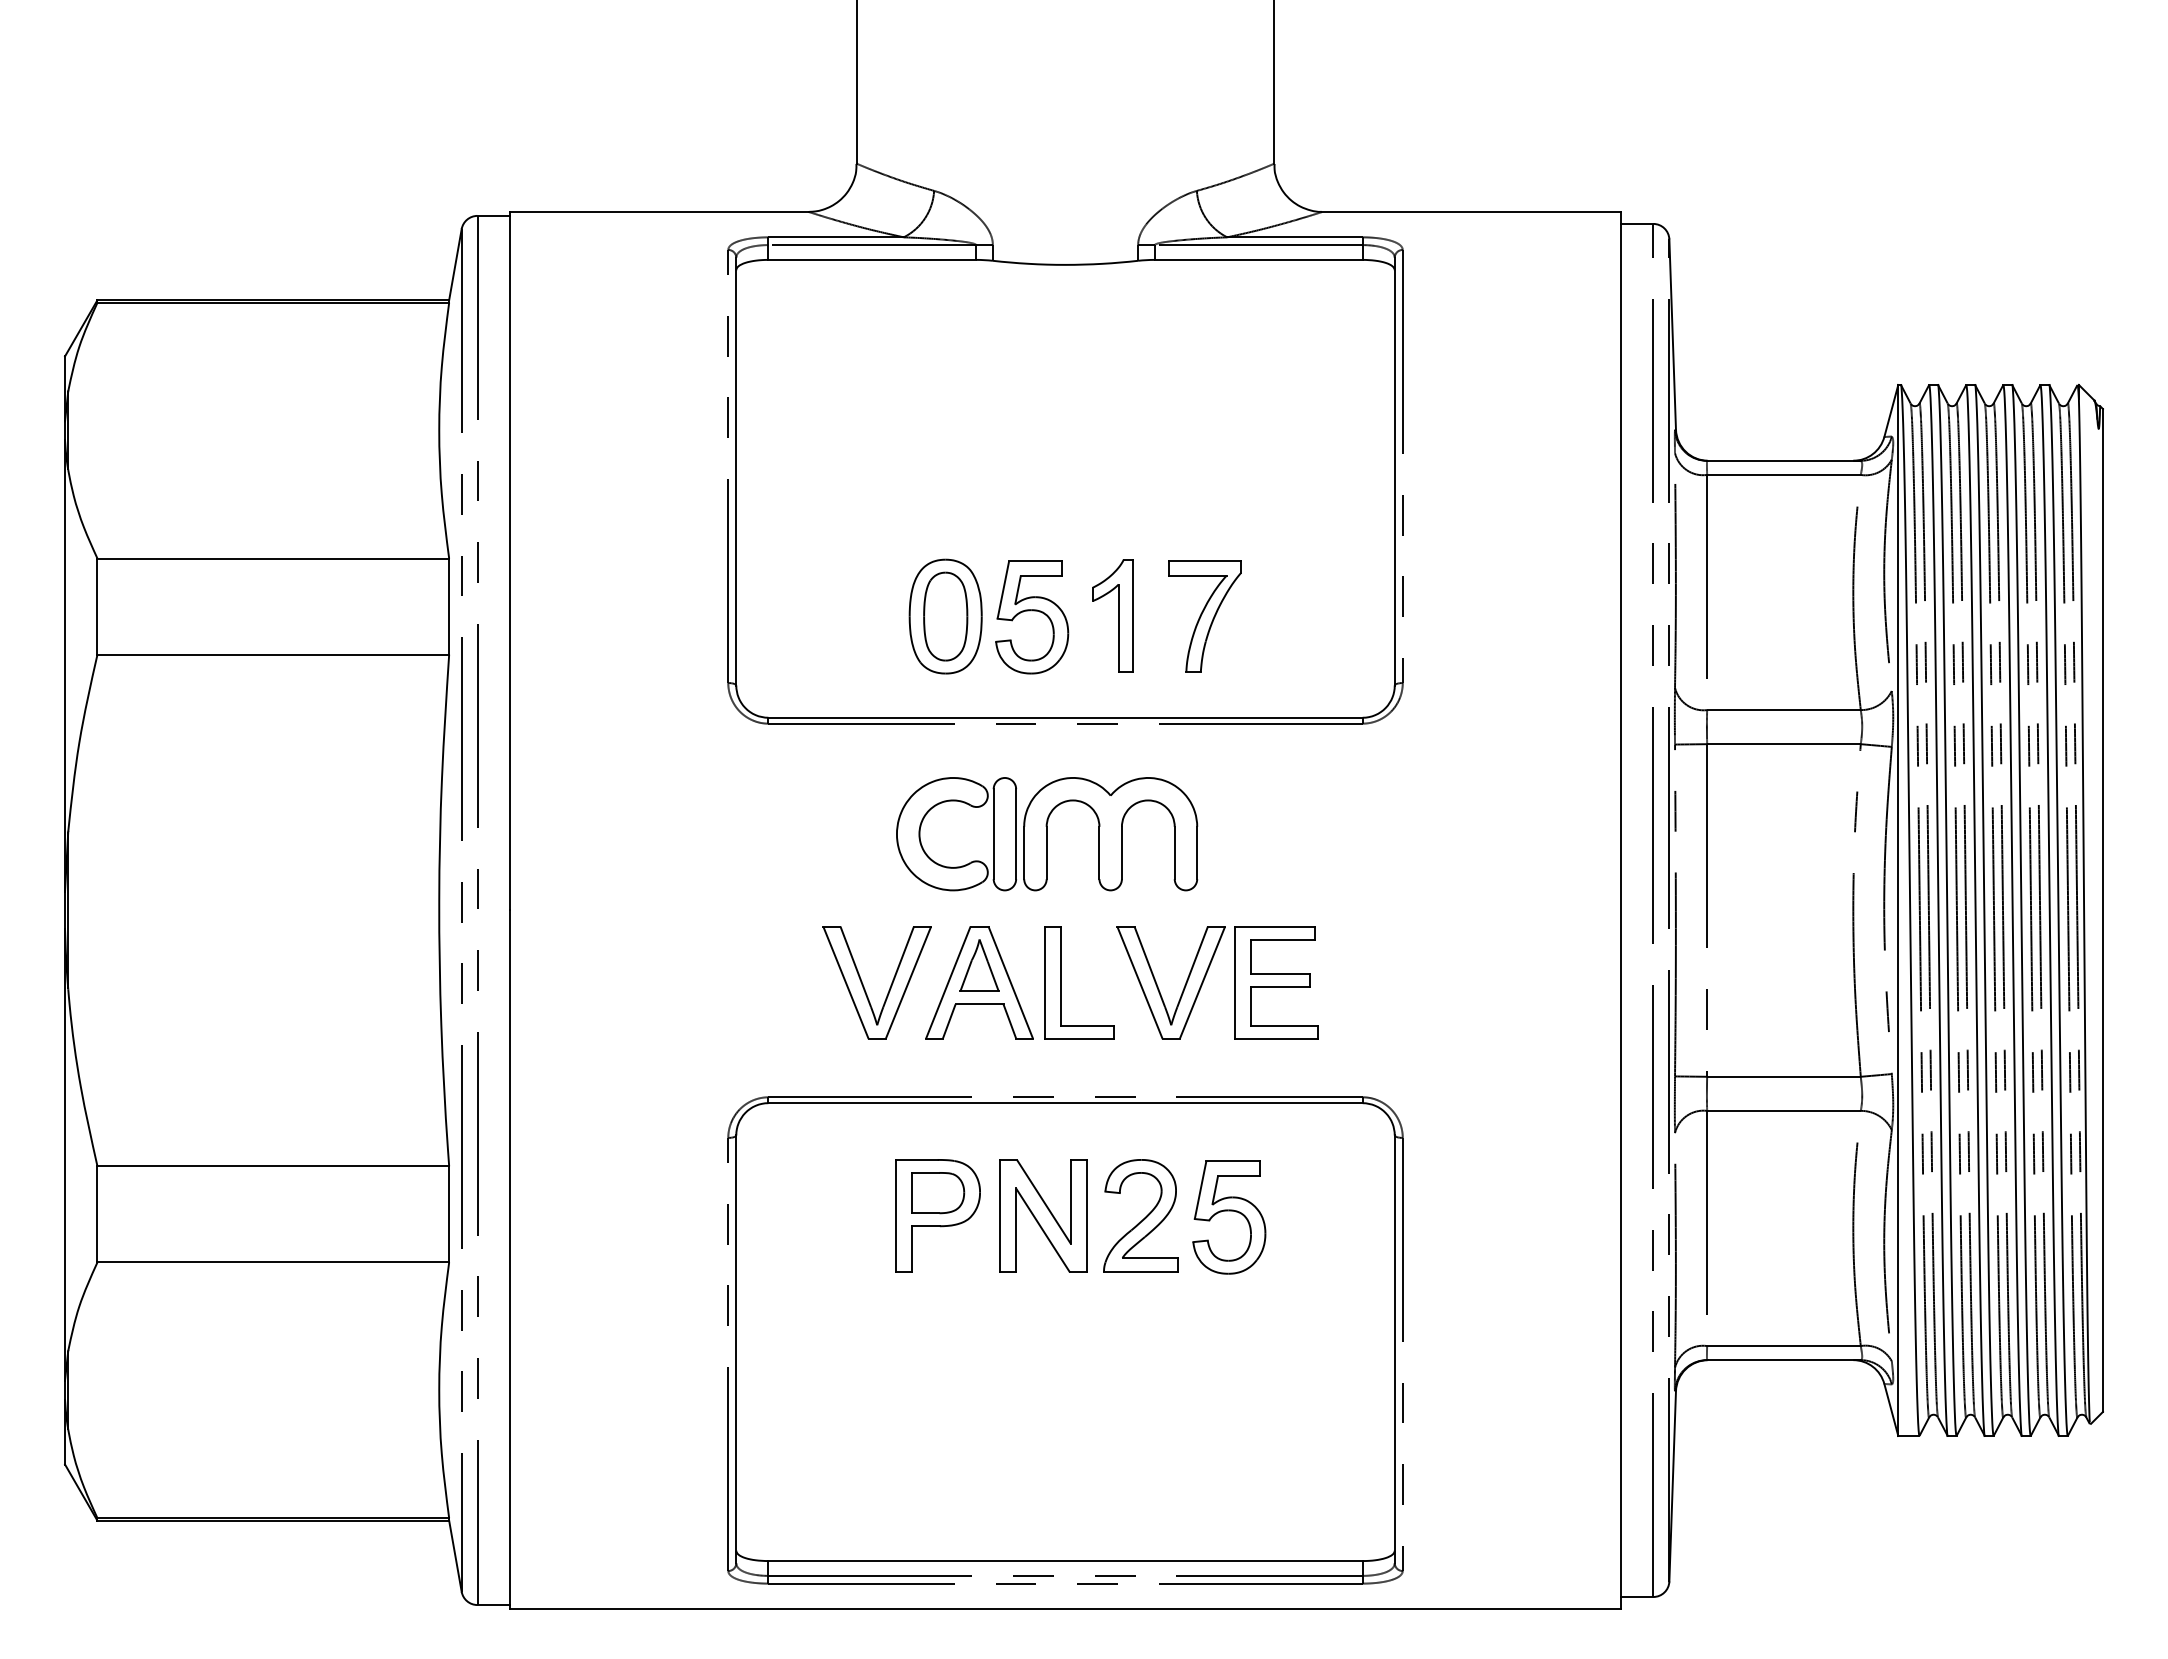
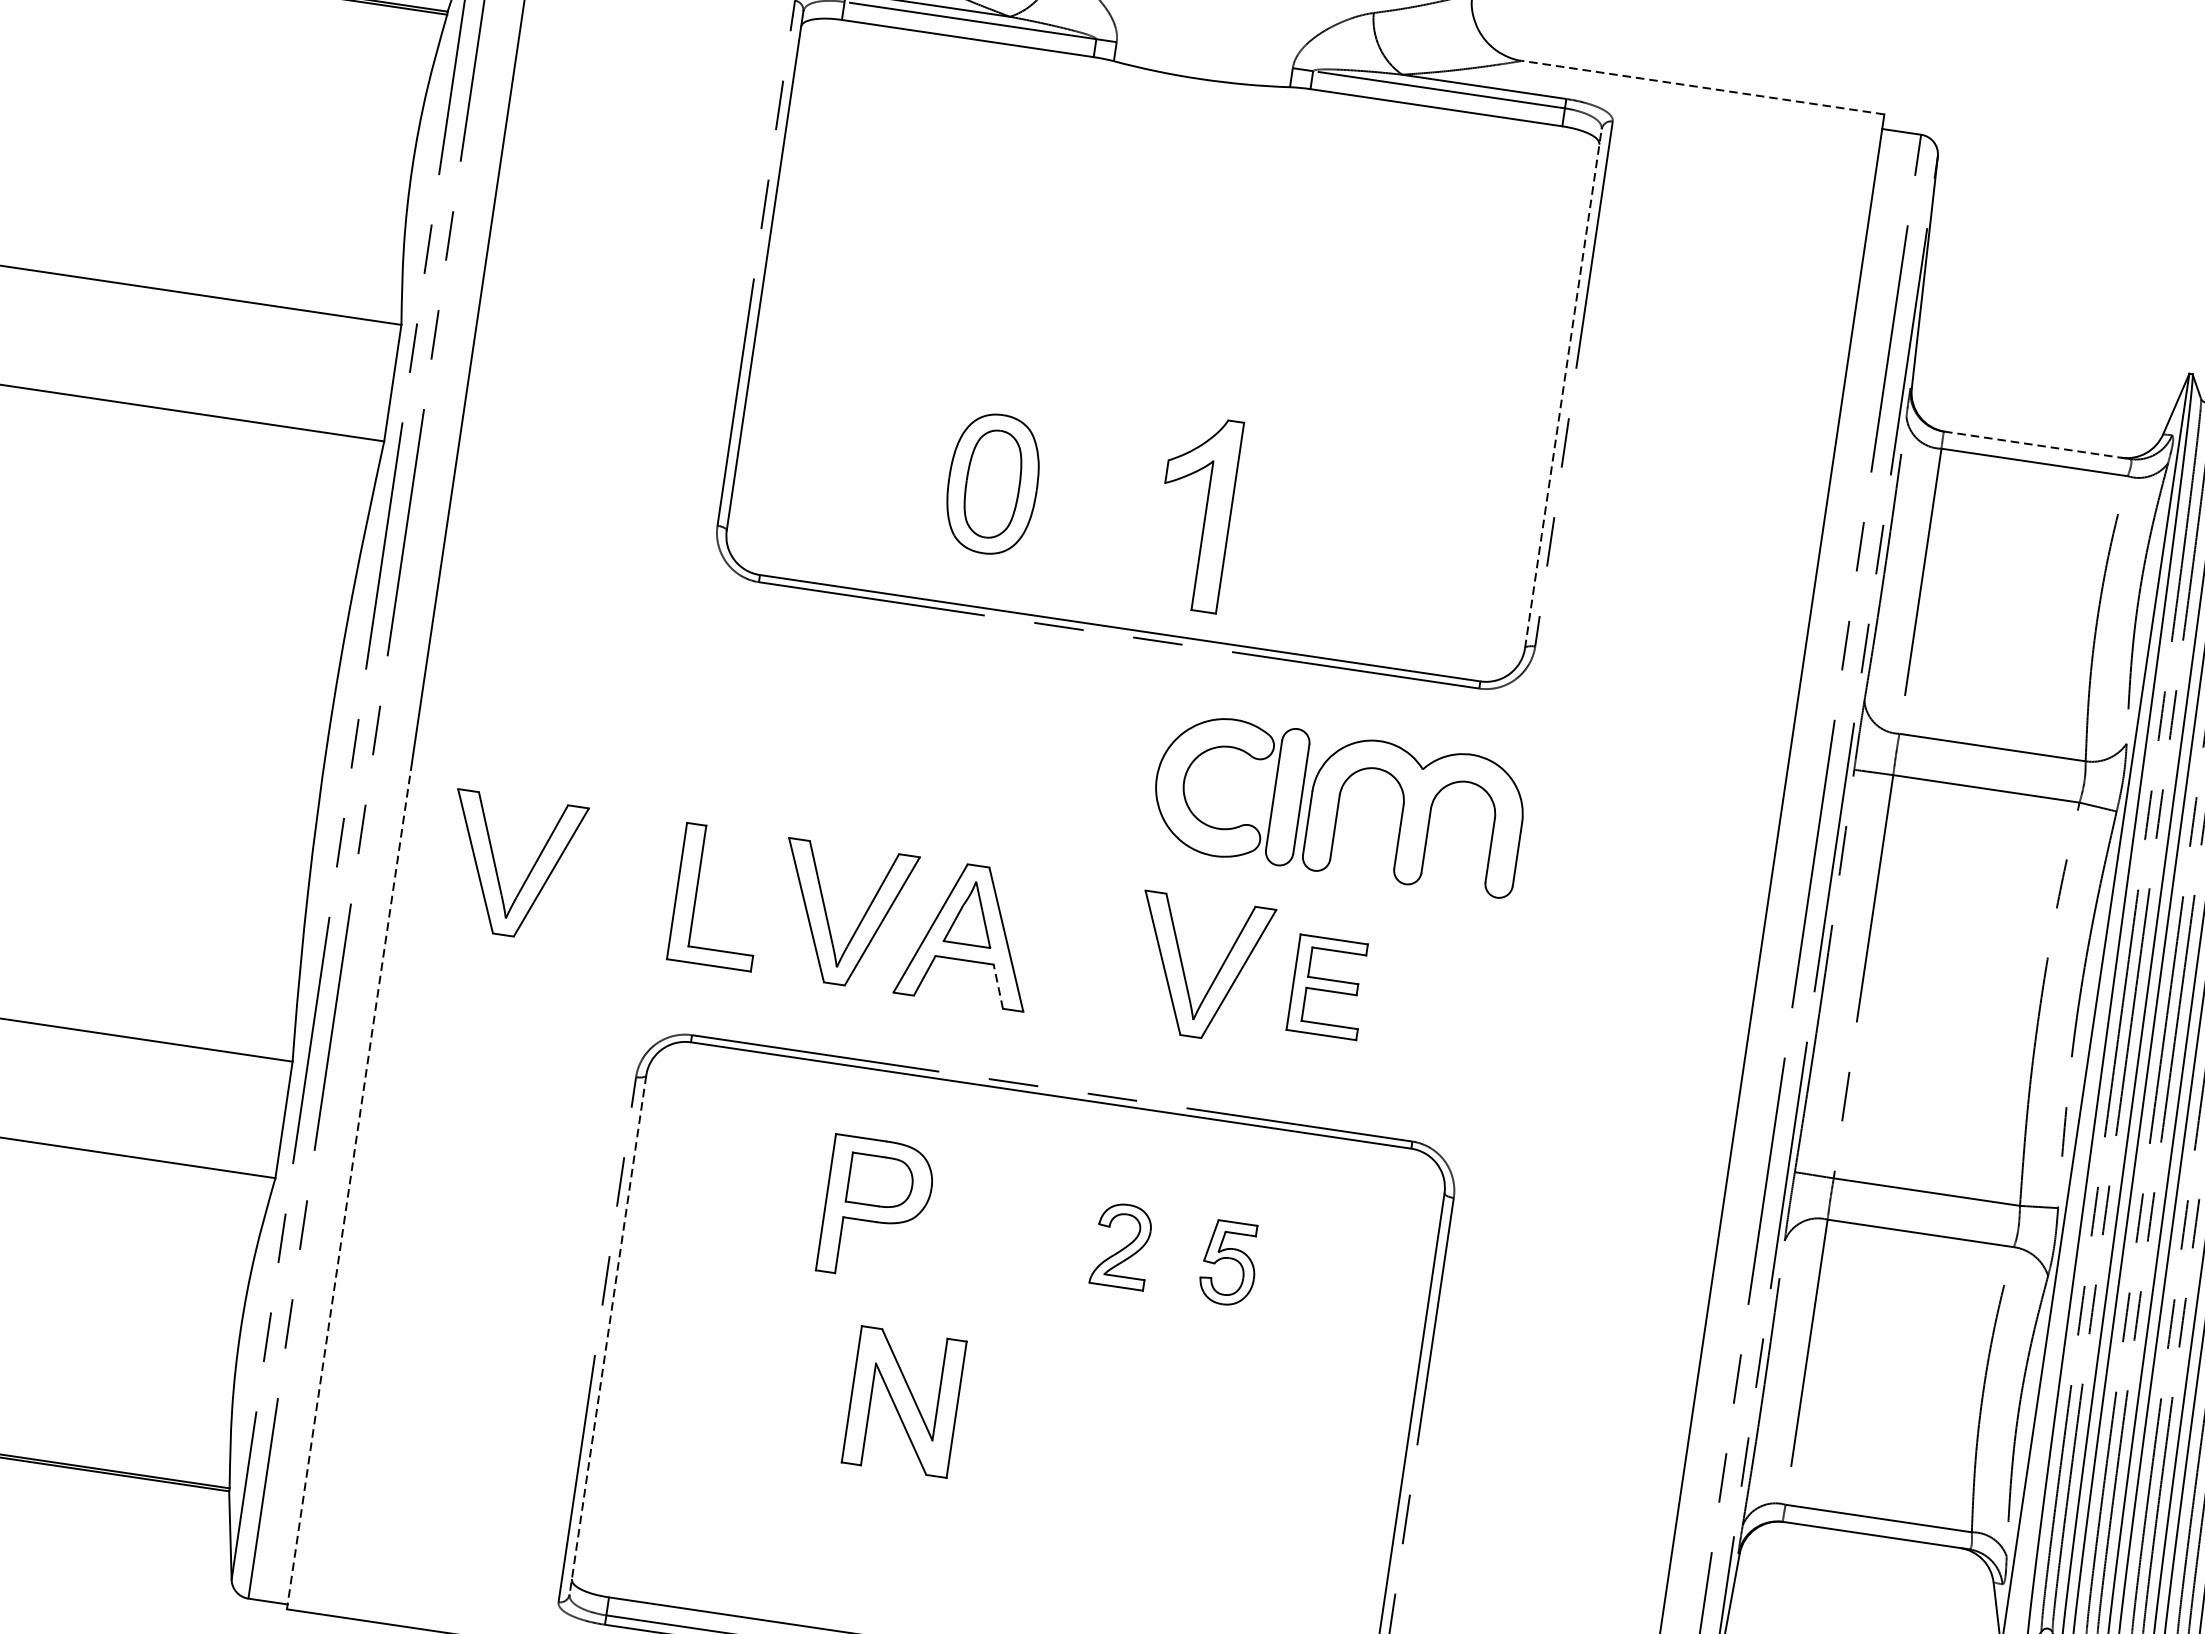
line: (1471, 211) -> (1702, 87), solid -> dashed
line: (1783, 460) -> (2036, 444), solid -> dashed
line: (1394, 471) -> (1563, 388), solid -> dashed
part: (1112, 615) -> (1195, 512), size x1.4
part: (1204, 616) -> (1306, 530), removed
part: (1032, 617) -> (1098, 500), removed
part: (1047, 834) -> (1339, 805), moved
part: (1061, 982) -> (696, 893), moved
part: (1276, 982) -> (1328, 986), size x0.7
part: (591, 986) -> (497, 869), added
line: (1009, 1021) -> (997, 986), solid -> dashed
part: (1043, 1215) -> (904, 1401), moved
part: (1140, 1215) -> (1121, 1245), size x0.6
part: (1229, 1217) -> (1229, 1263), size x0.6
line: (509, 1260) -> (348, 1186), solid -> dashed
line: (736, 1349) -> (608, 1335), solid -> dashed

